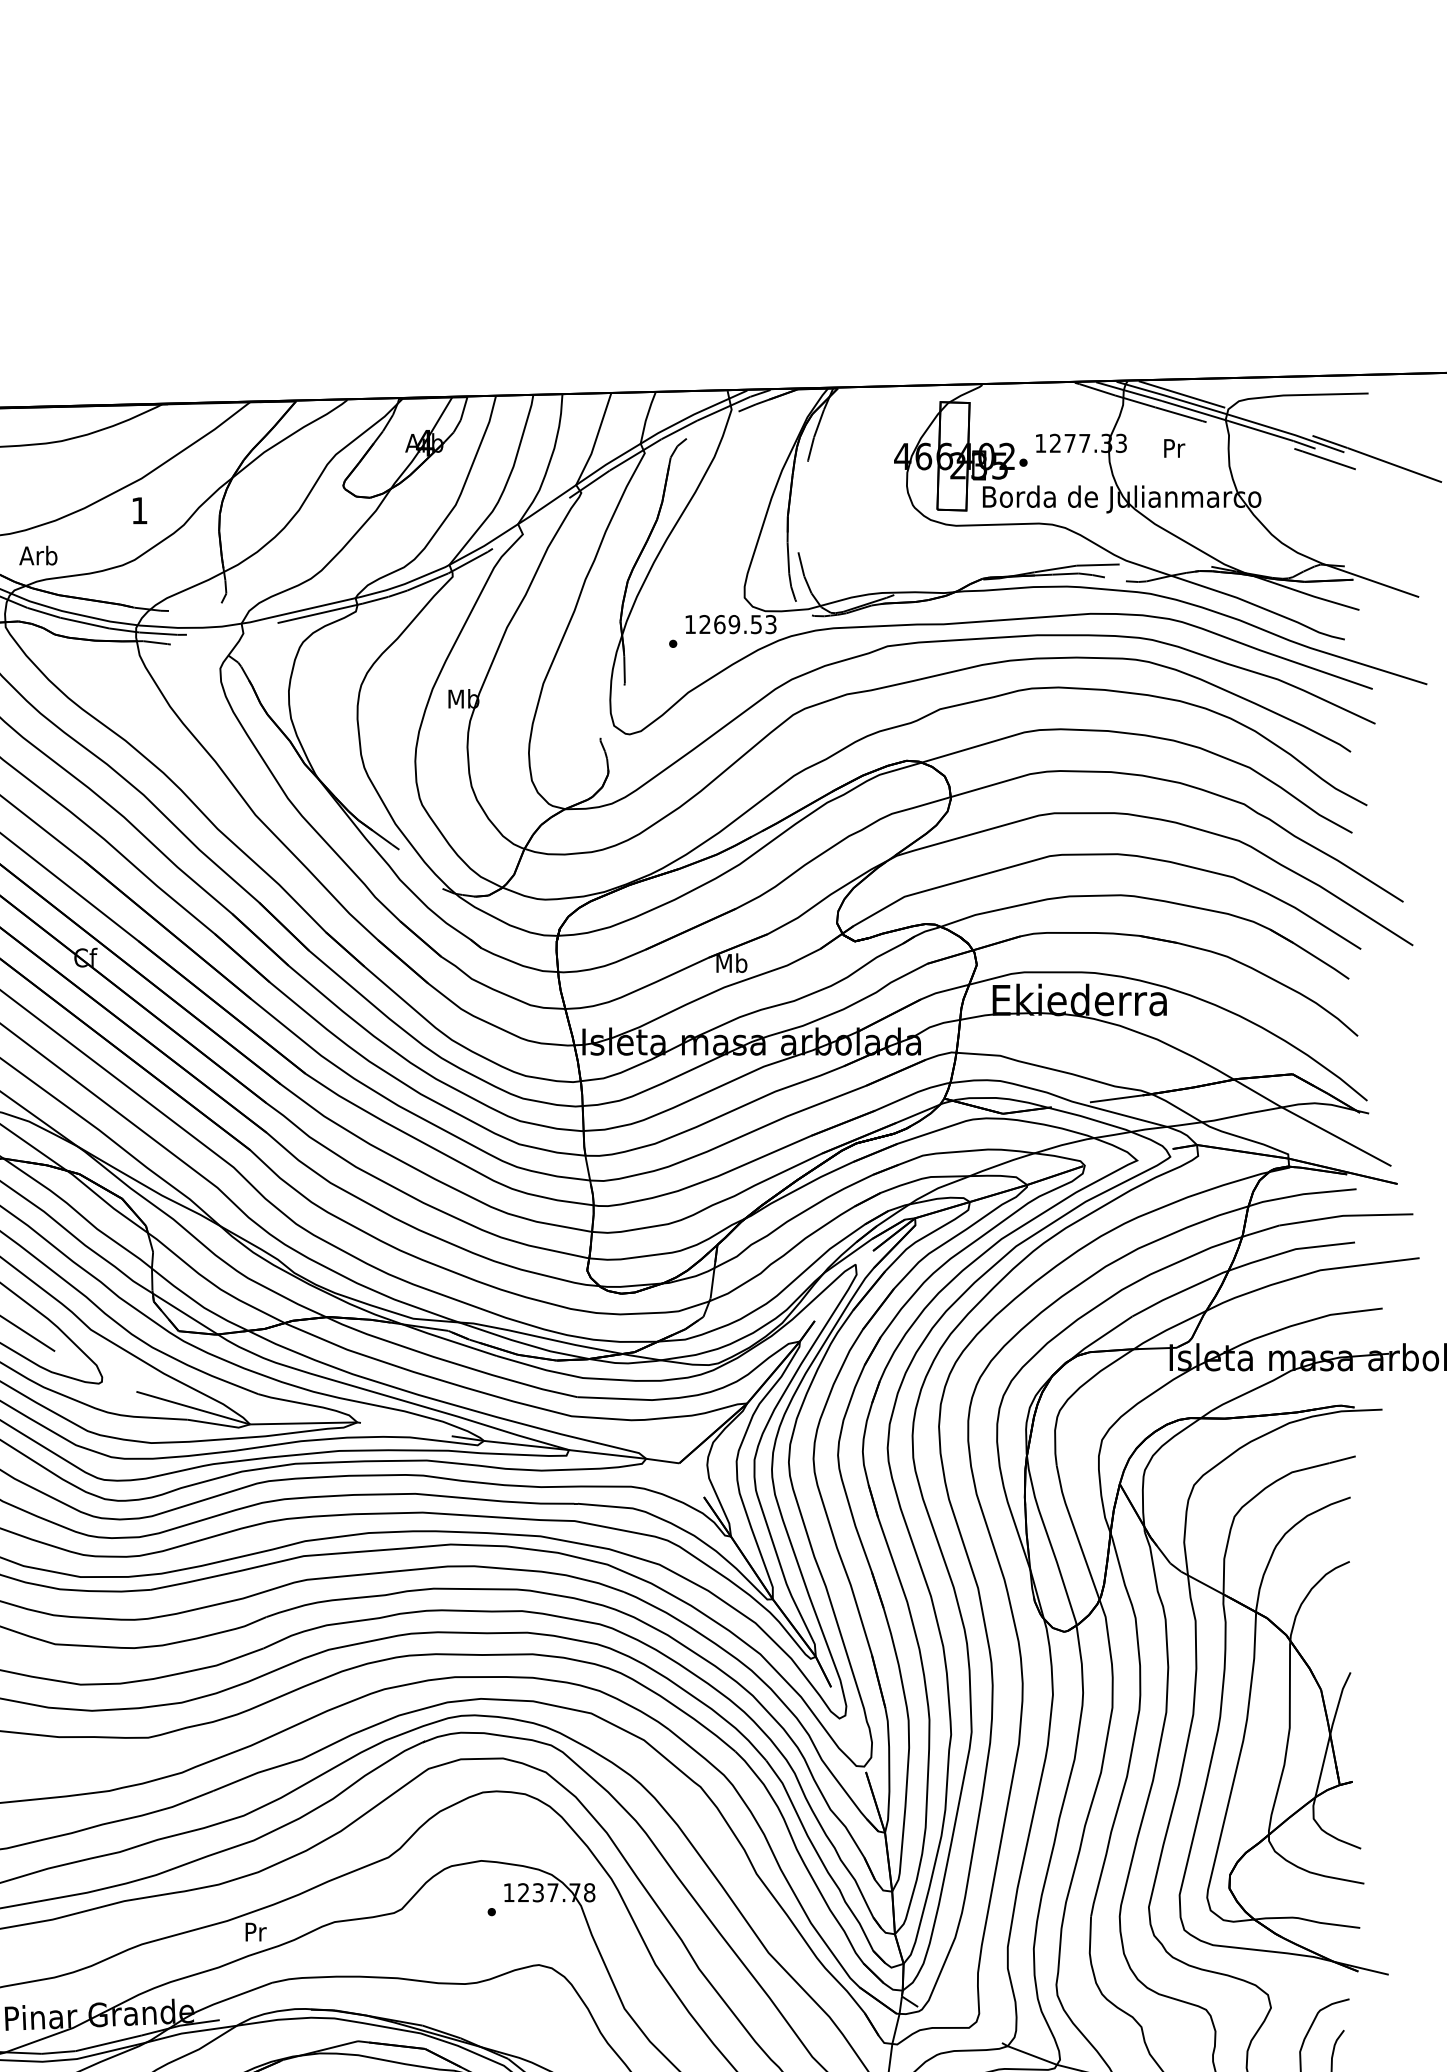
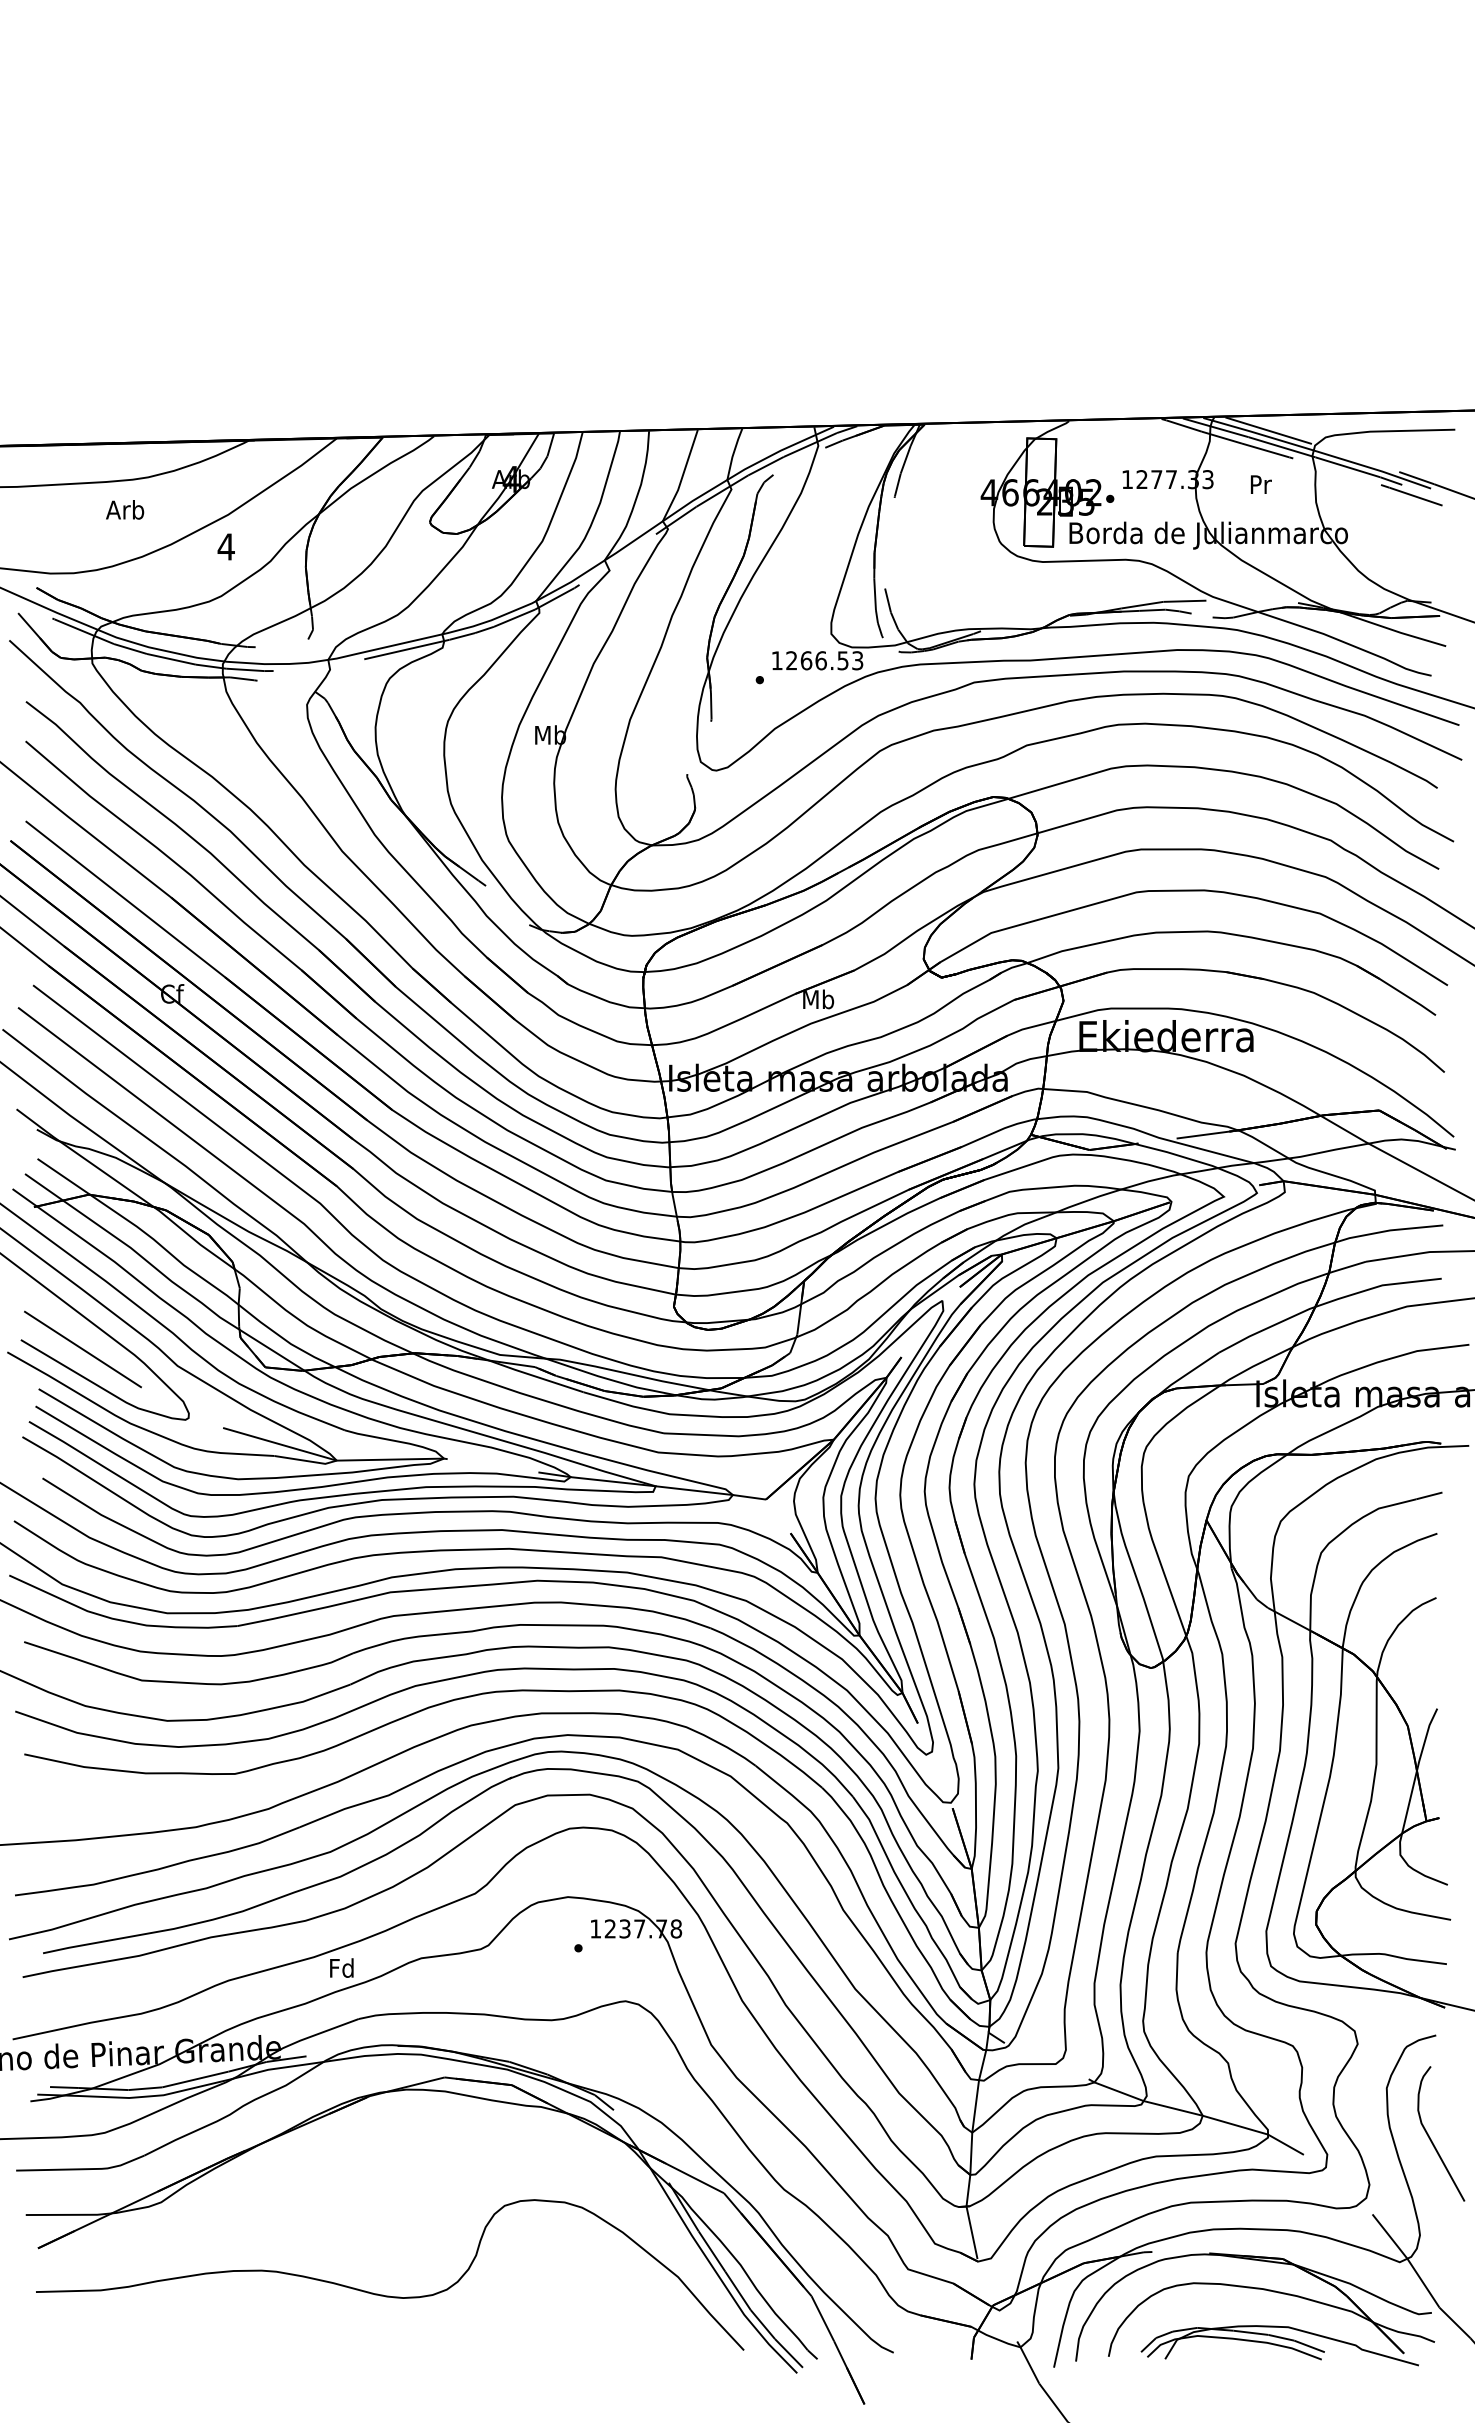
text: (138, 510) -> (225, 546), 1 -> 4
text: (38, 555) -> (125, 509), moved
text: (733, 624) -> (820, 660), 1269.53 -> 1266.53
text: (254, 1931) -> (341, 1967), Pr -> Fd

